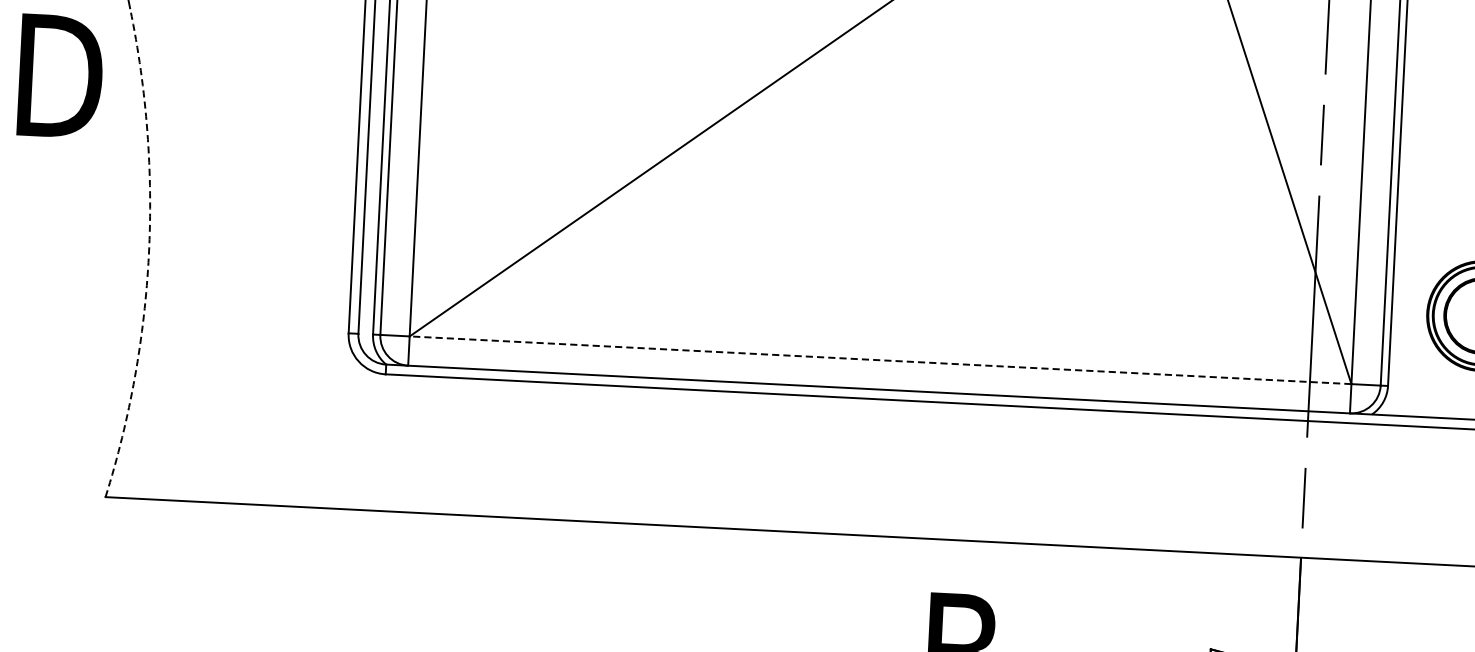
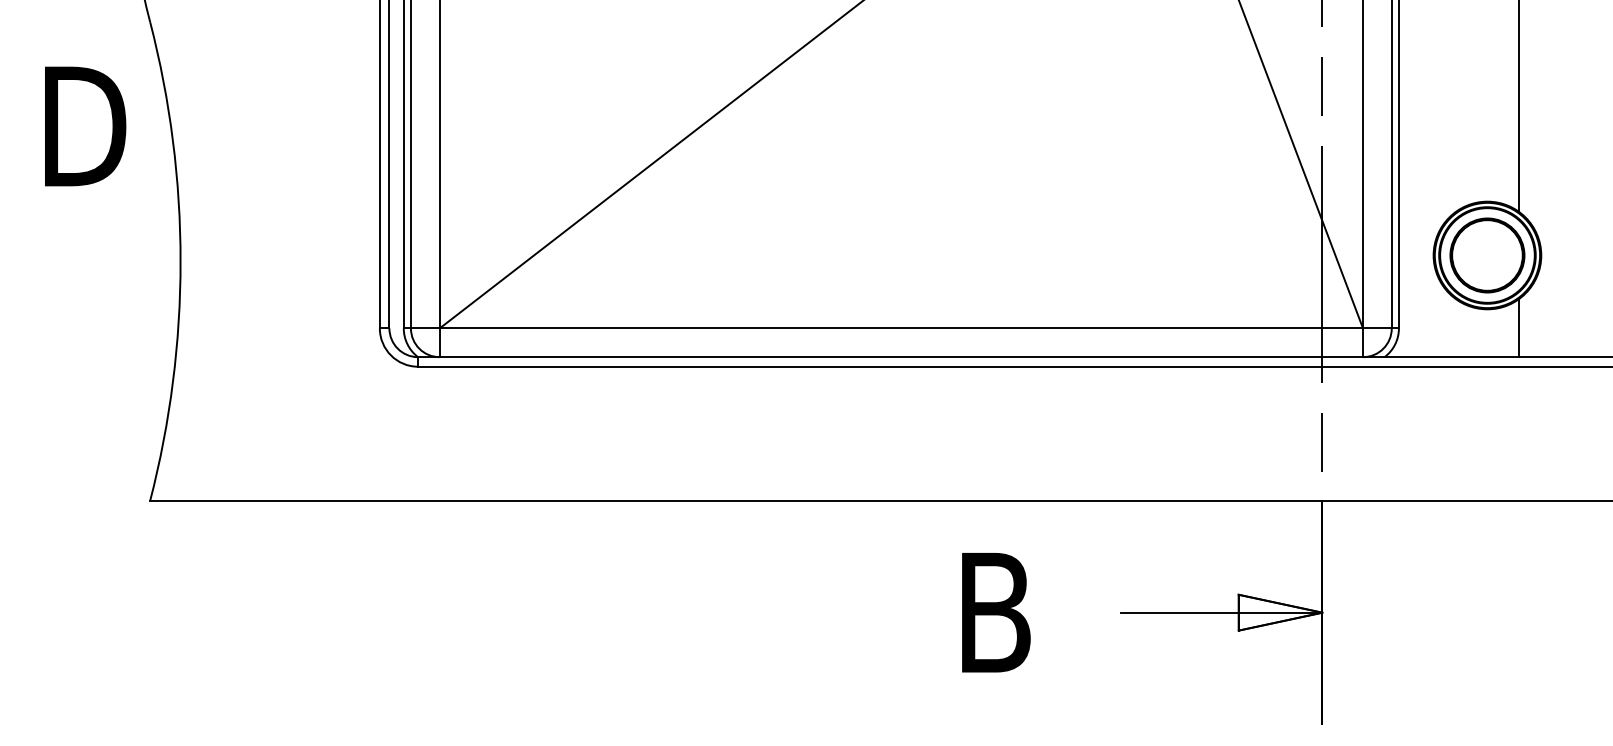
text: (60, 76) -> (85, 126), moved
arc: (148, 254) -> (180, 261), dashed -> solid
line: (880, 360) -> (901, 328), dashed -> solid

